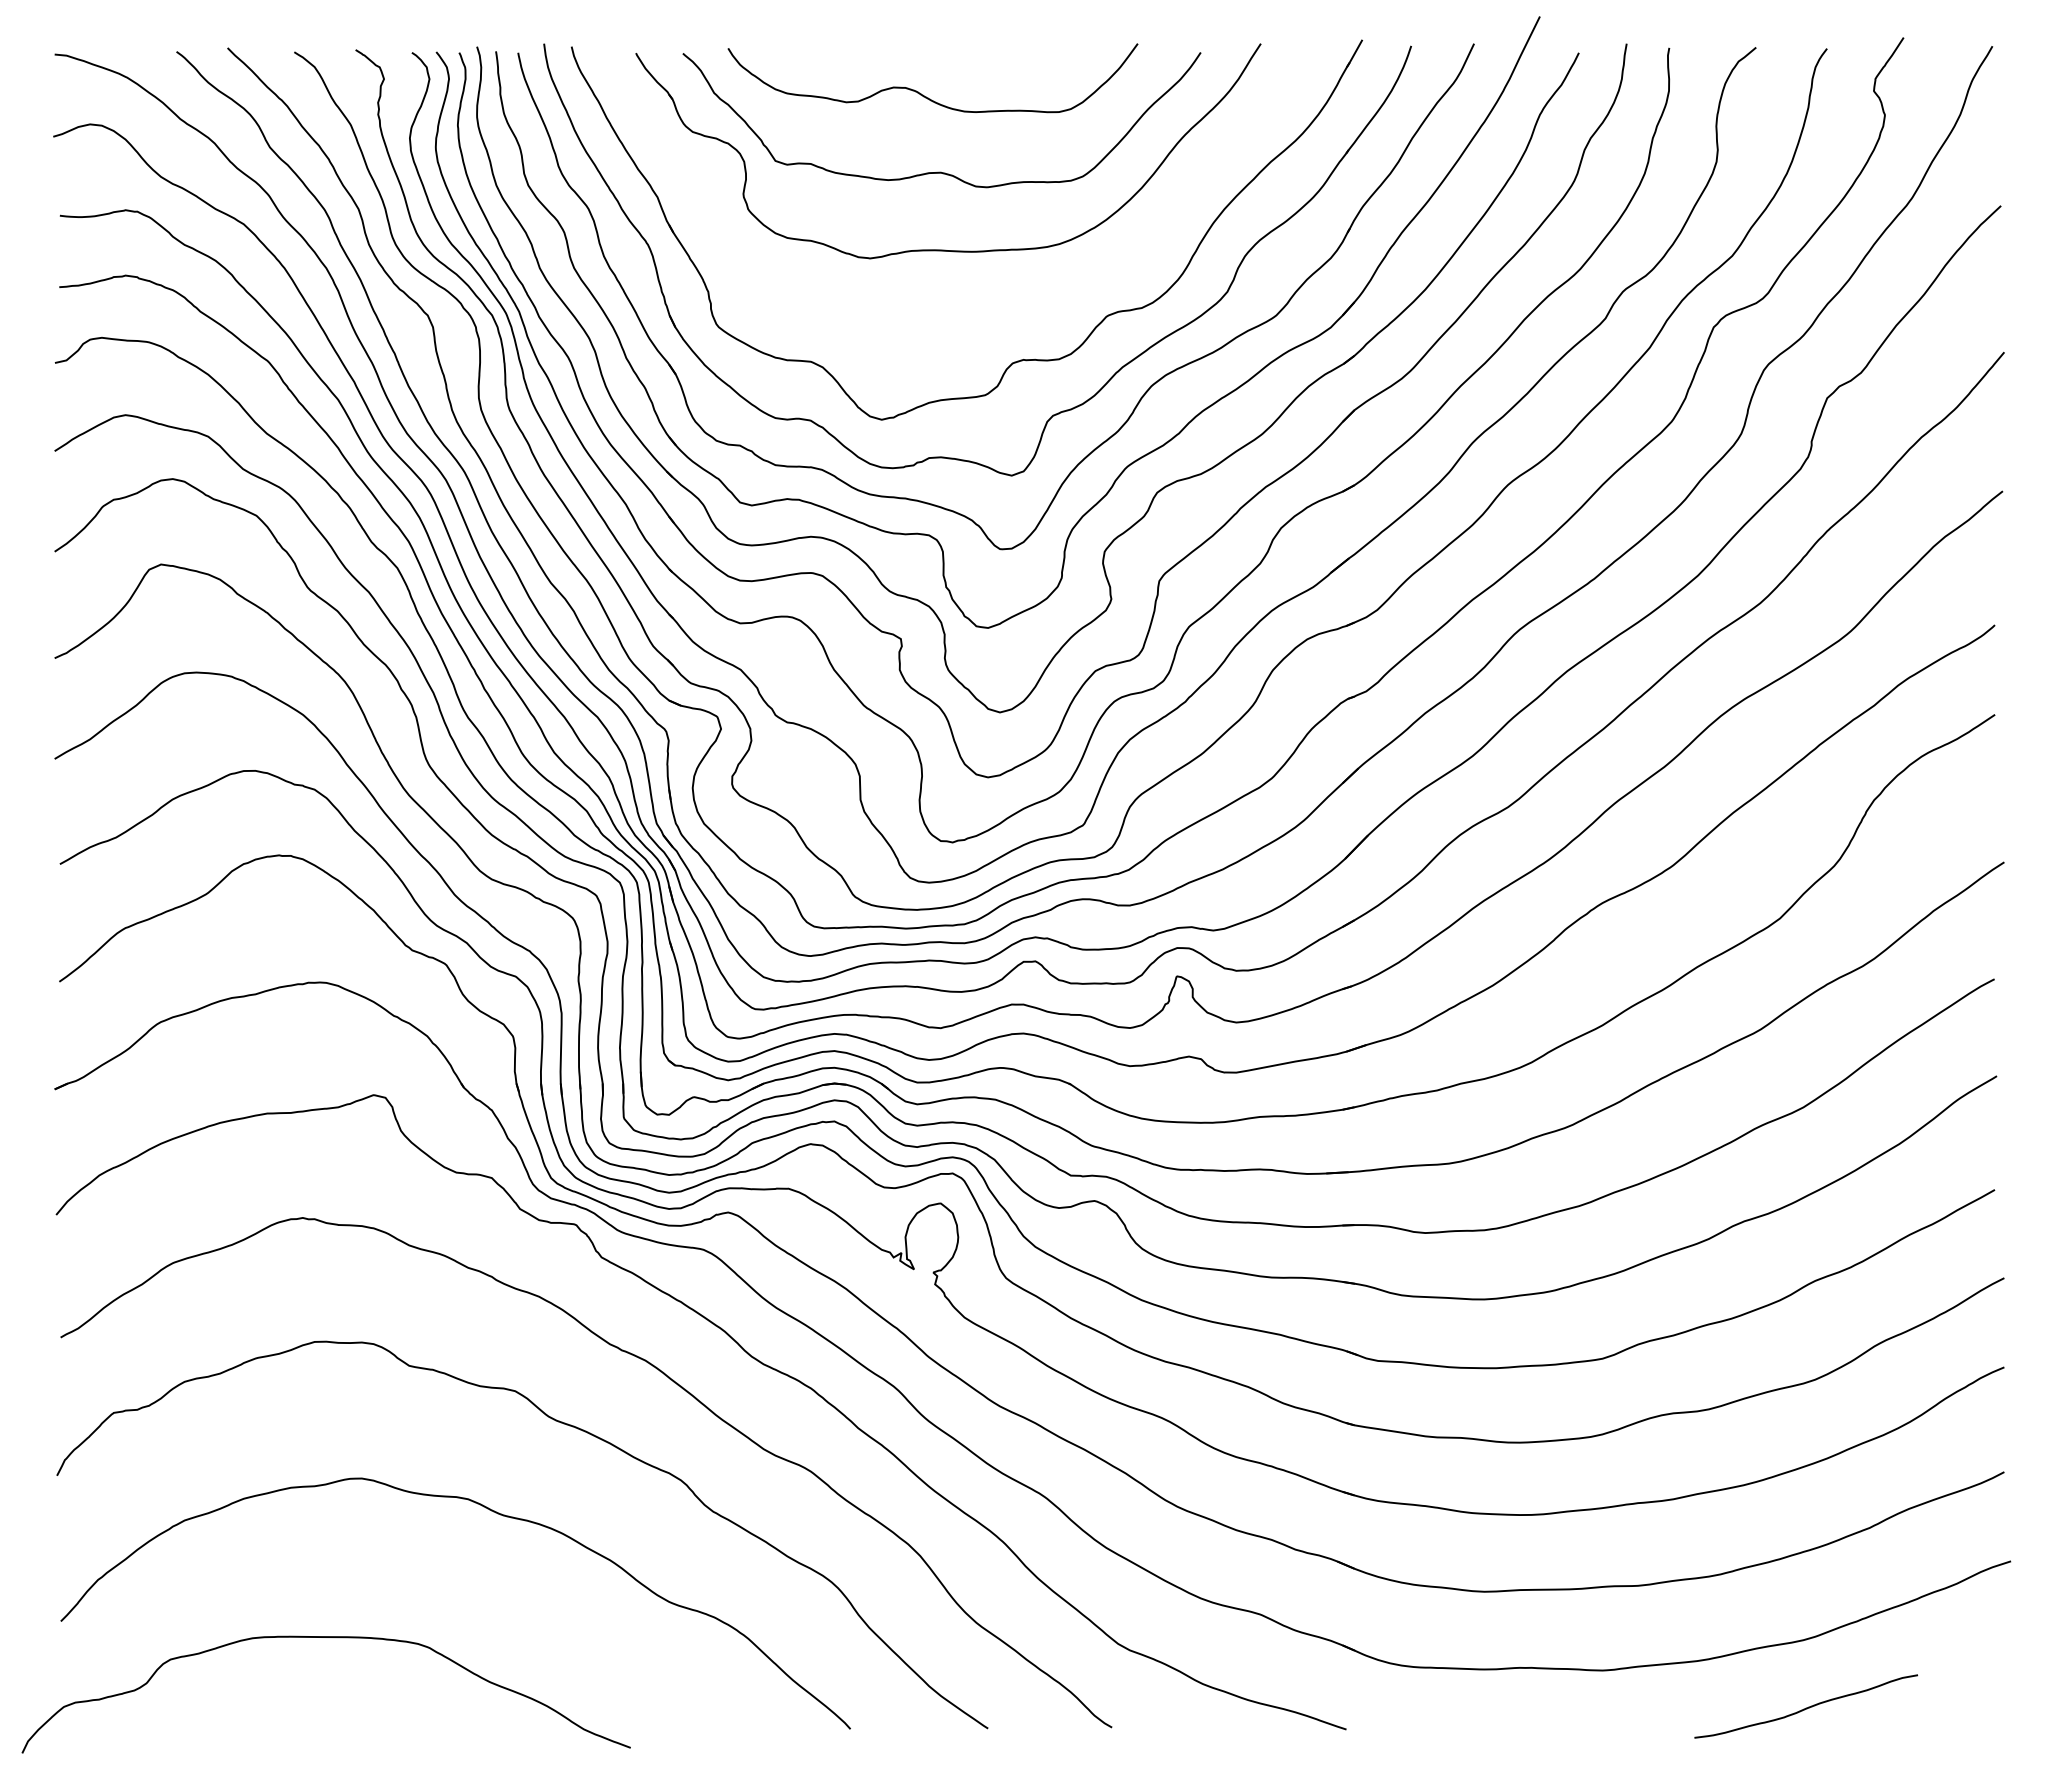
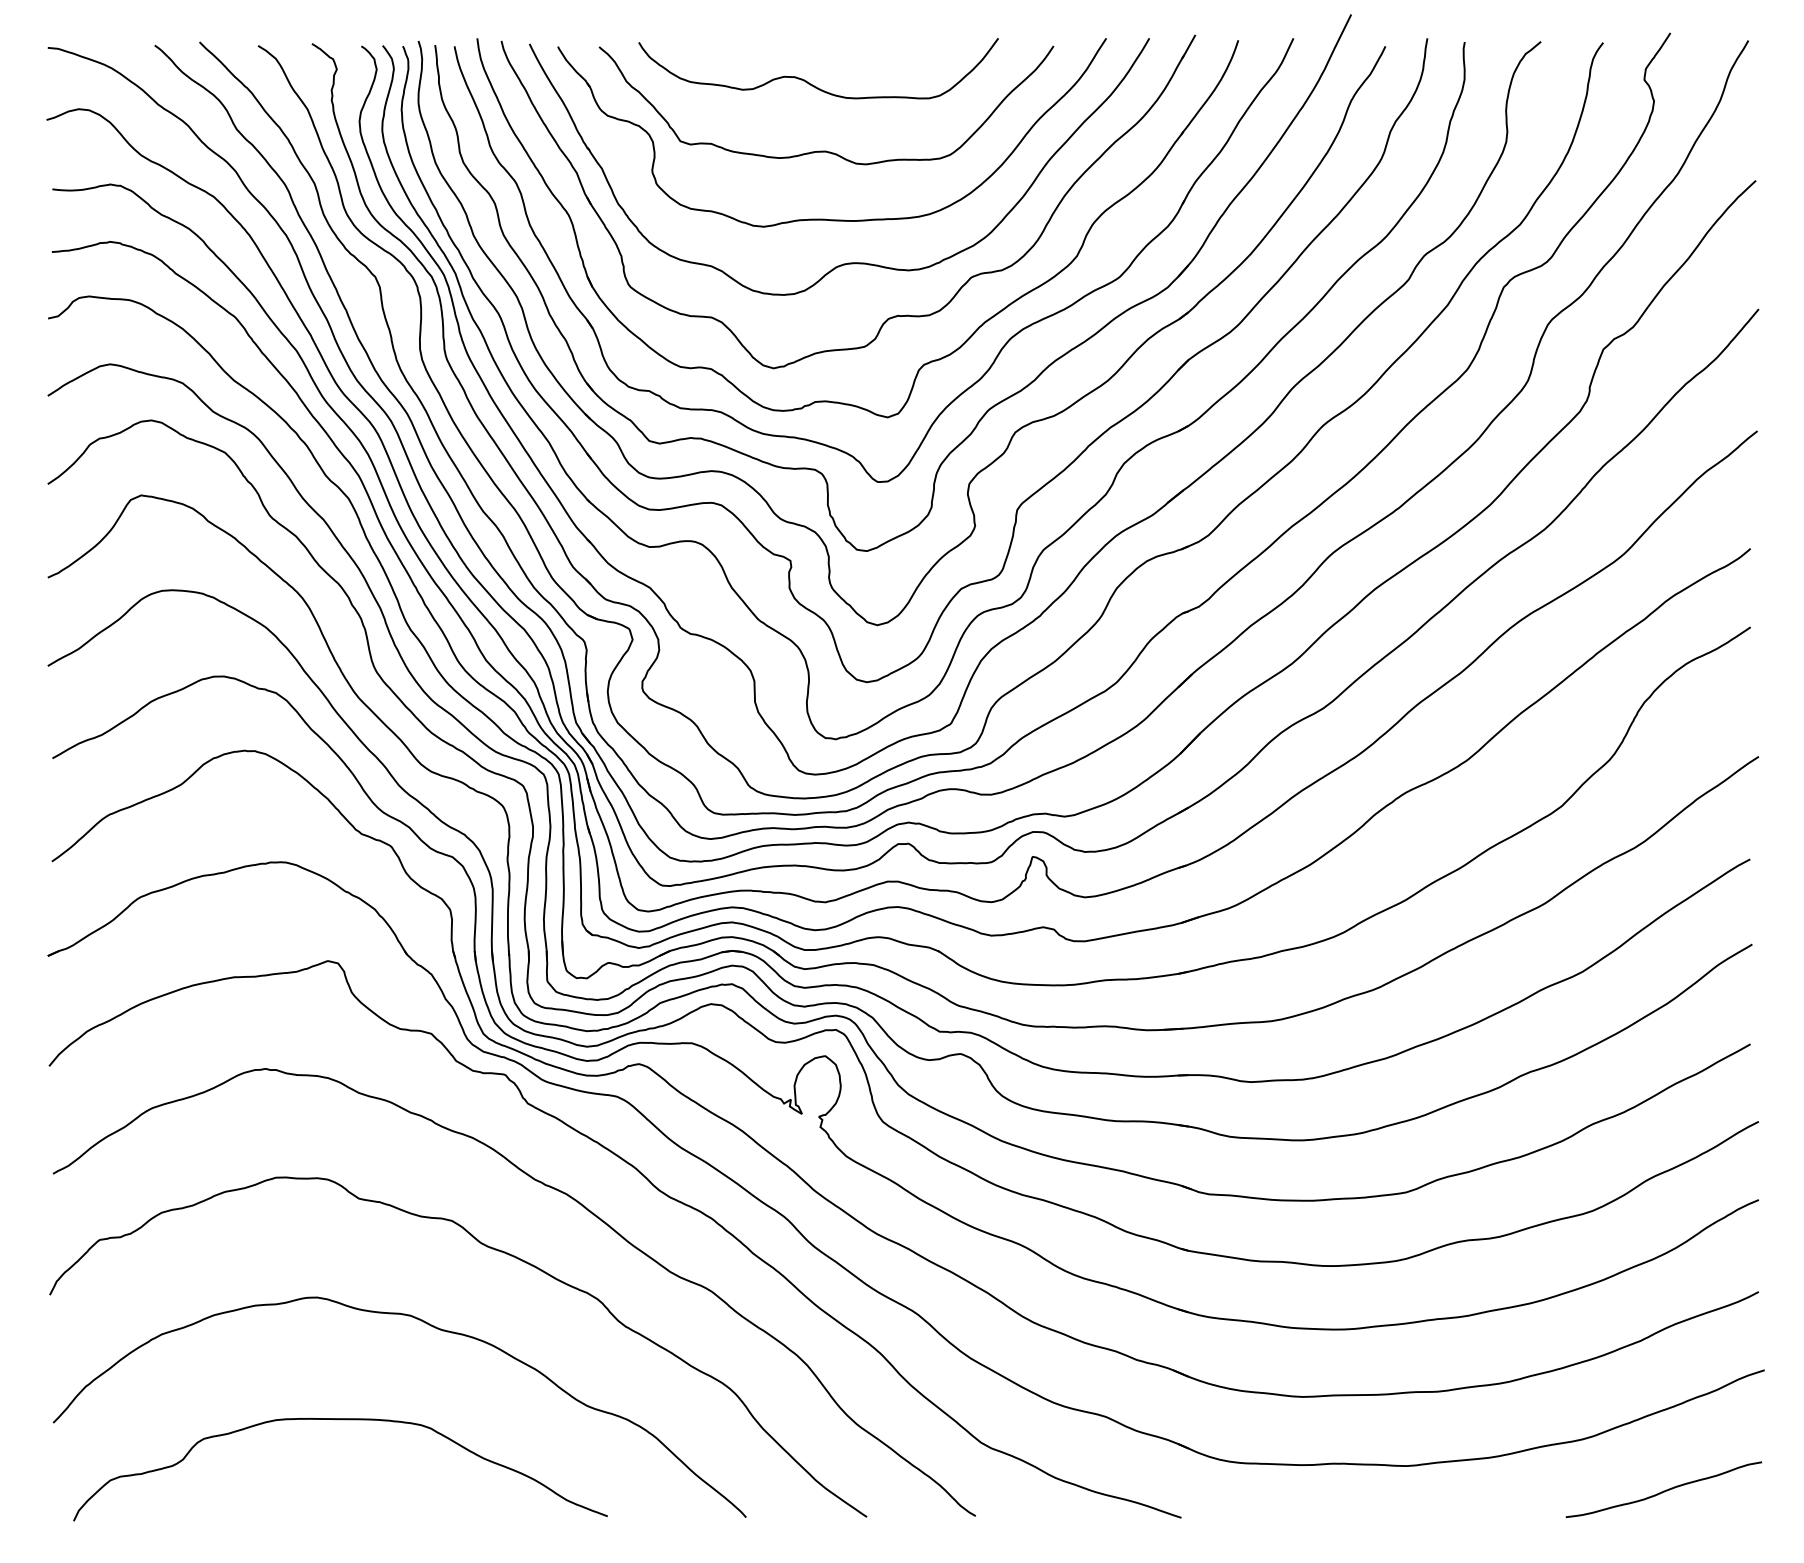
part: (965, 299) -> (847, 262), added
curve: (325, 1637) -> (339, 1419), moved
curve: (1806, 1707) -> (1664, 1490), moved

